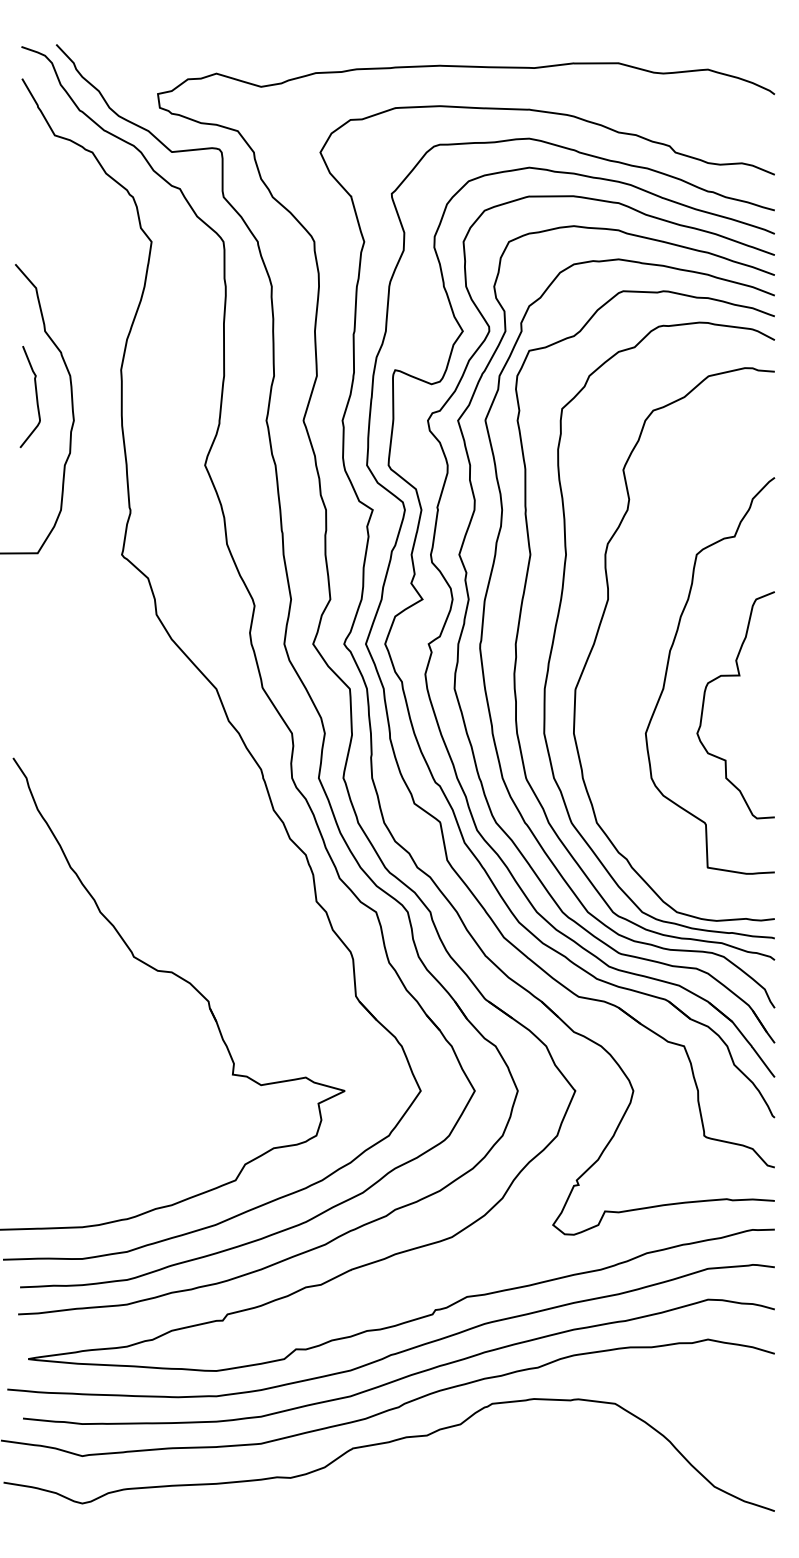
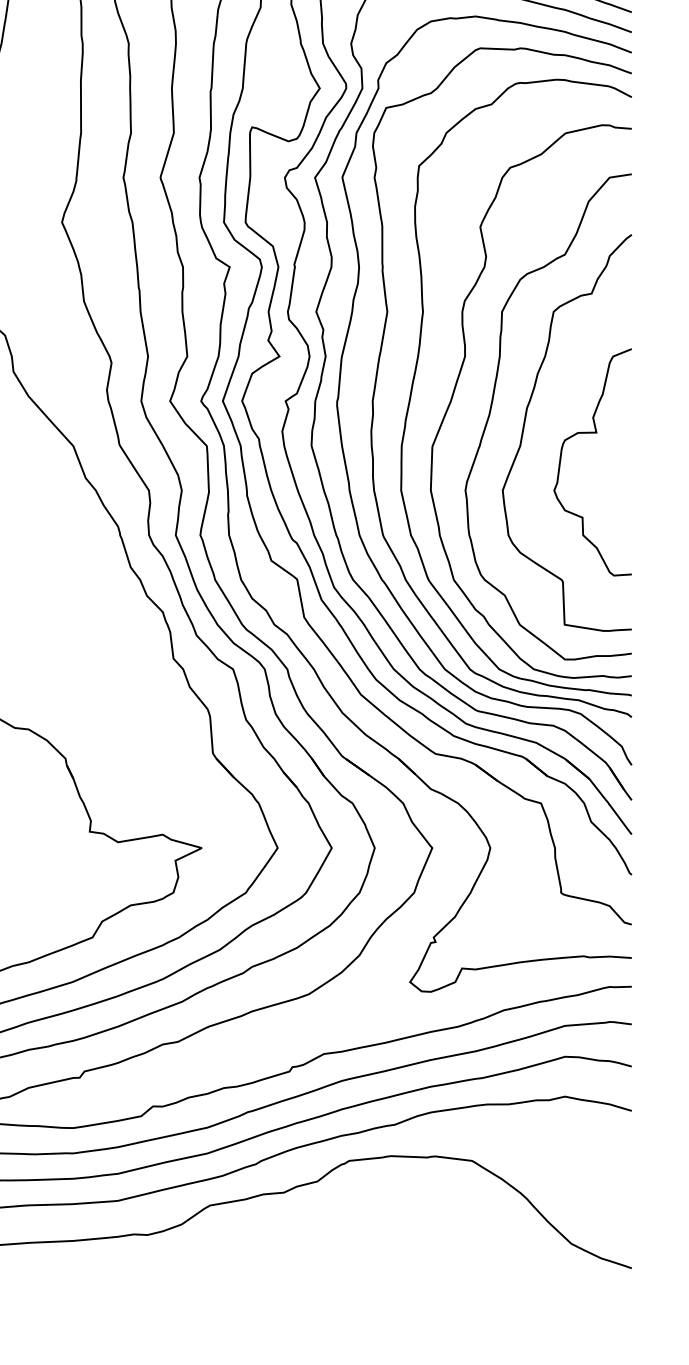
curve: (635, 649) -> (492, 406), added

